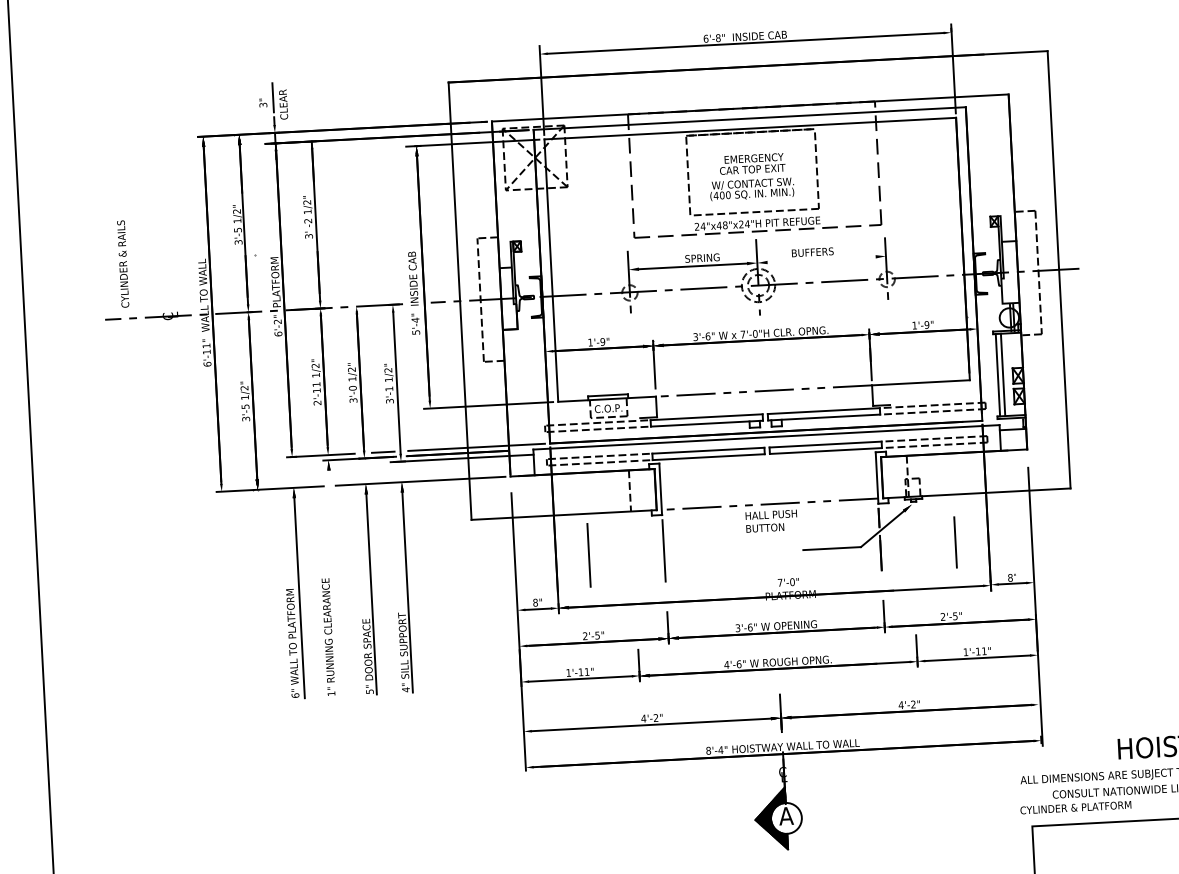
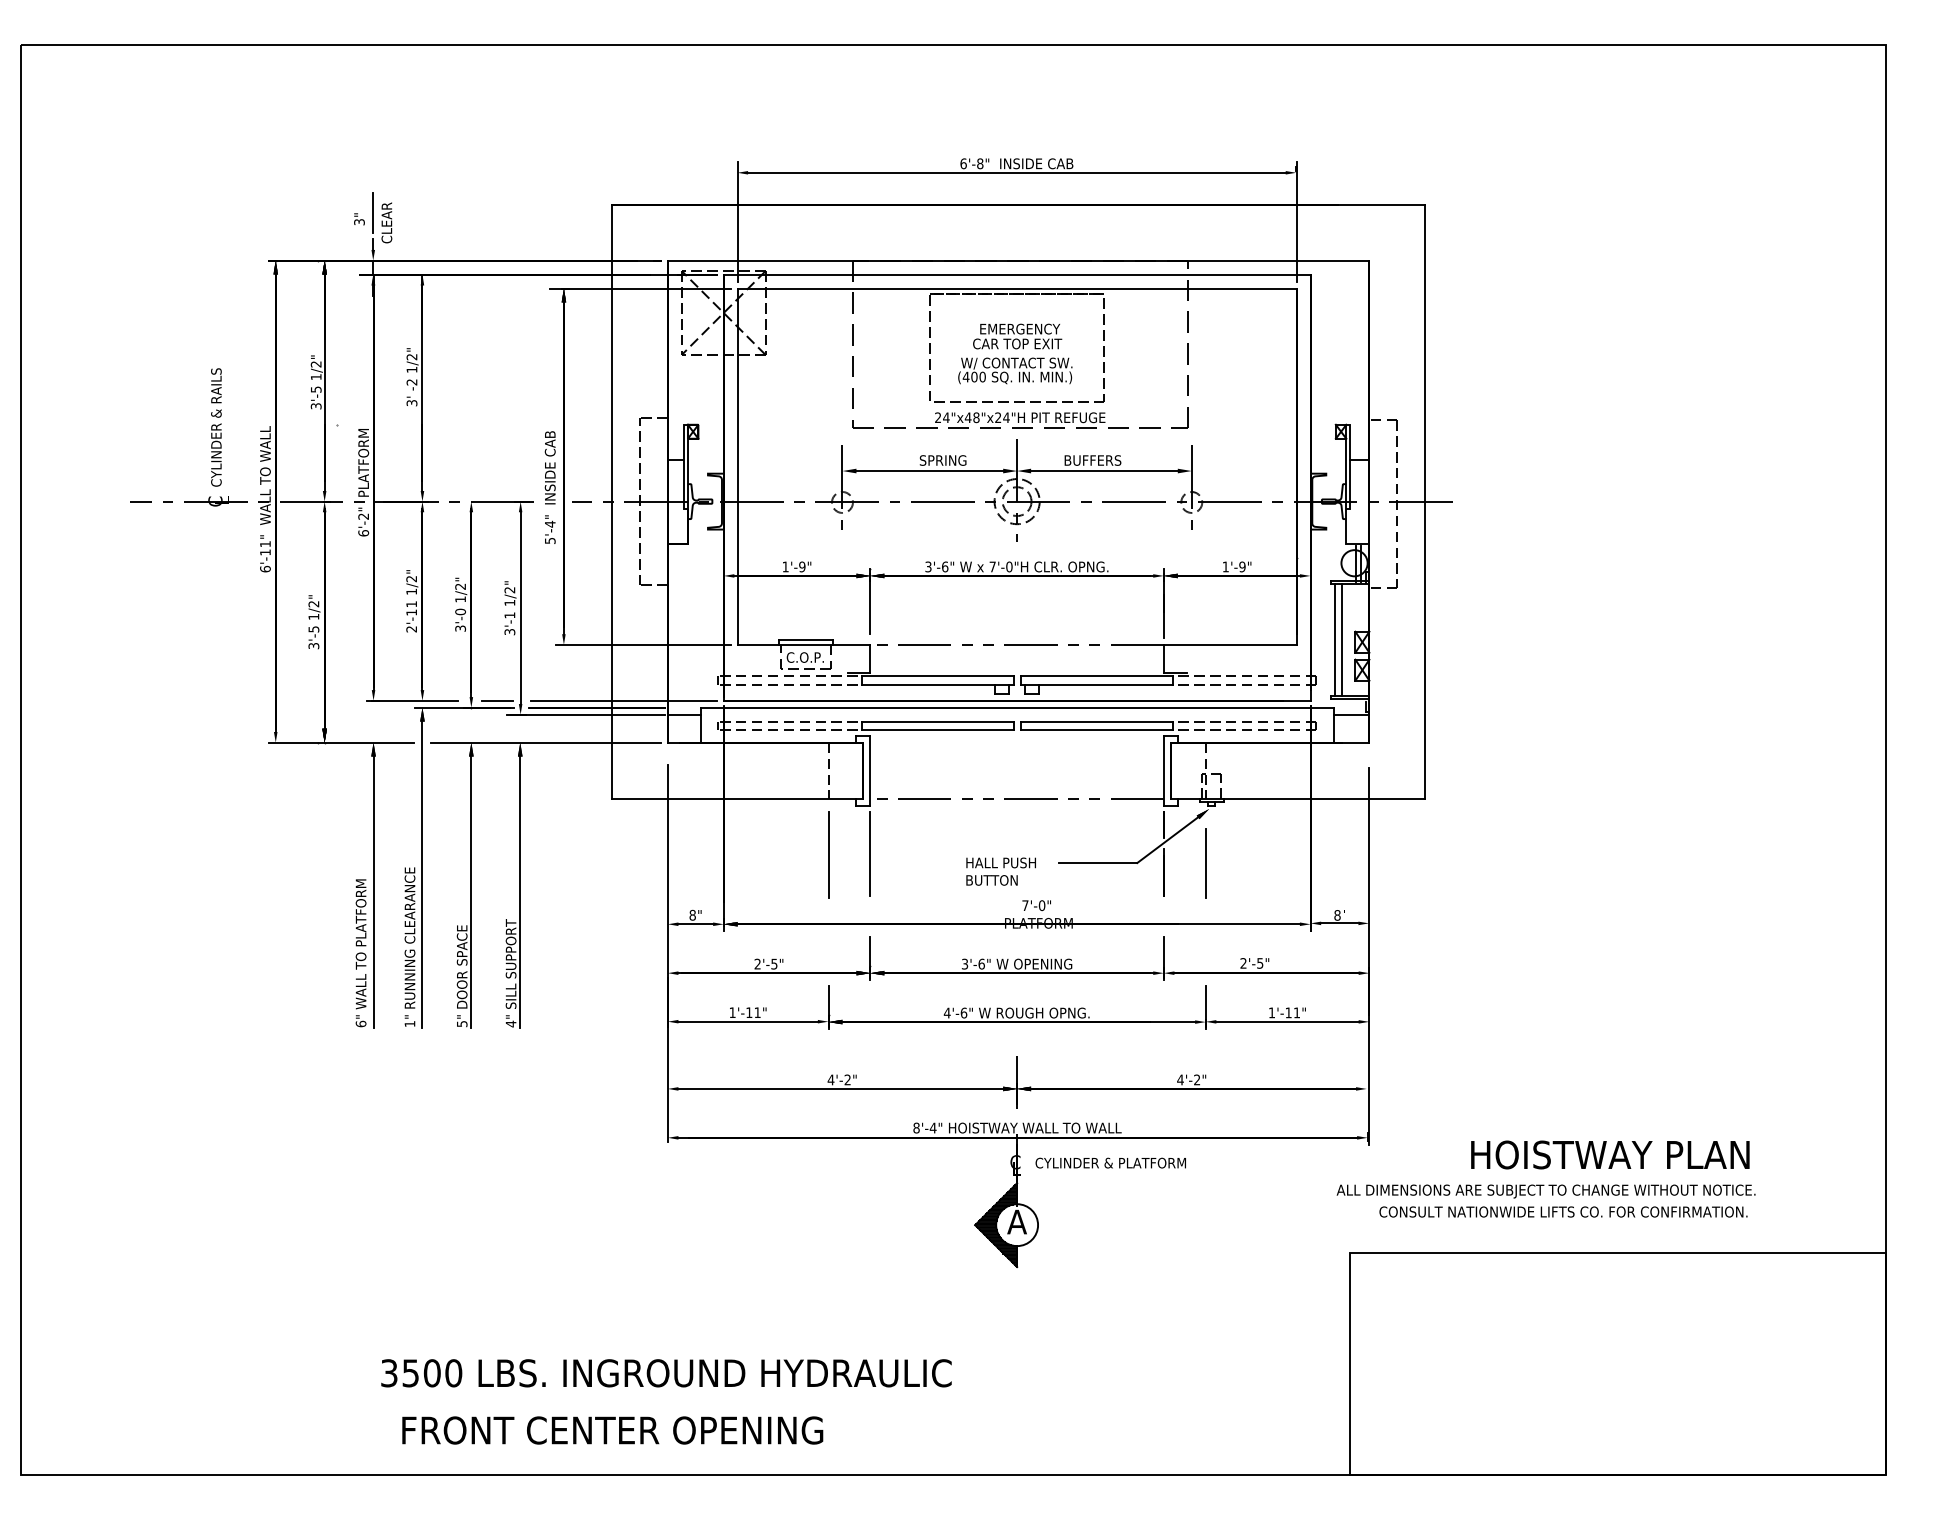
line: (821, 260) -> (1104, 471), added
text: (123, 264) -> (216, 427), moved
text: (771, 521) -> (1000, 871), moved
line: (955, 542) -> (1205, 863), moved
line: (589, 555) -> (828, 854), moved
line: (334, 583) -> (422, 874), added
text: (1075, 807) -> (1110, 1162), moved

